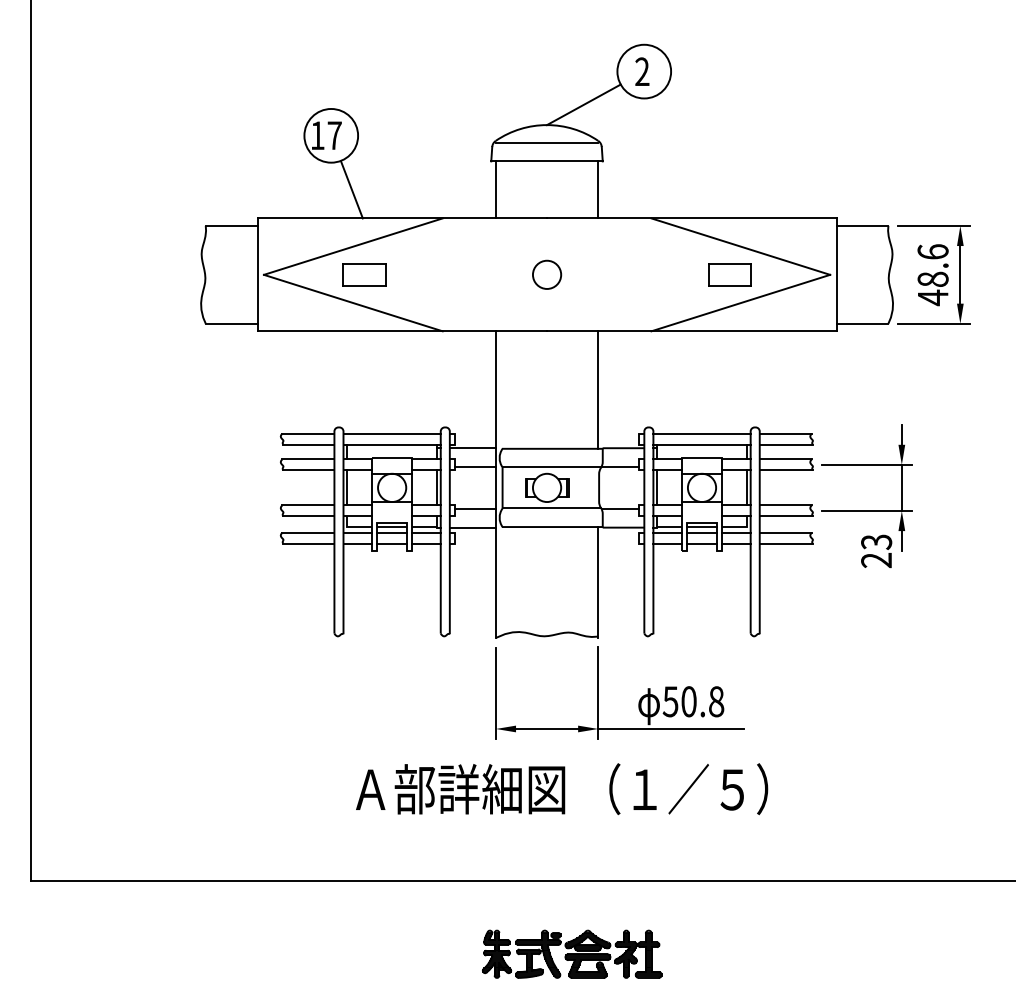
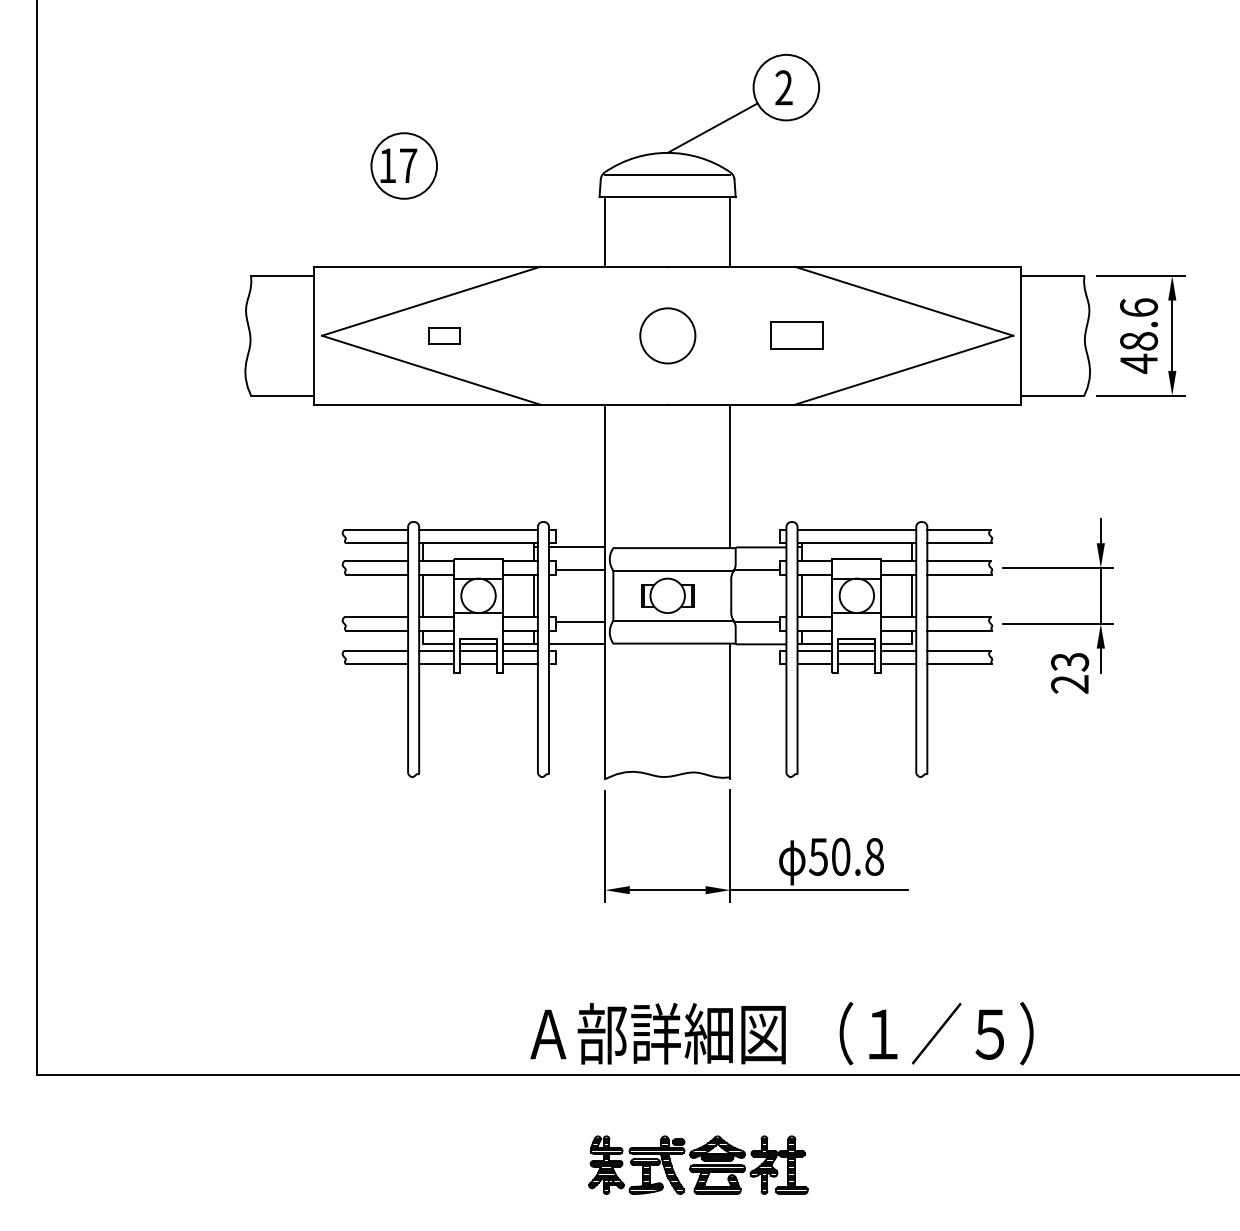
line: (351, 189) -> (429, 231), removed
part: (364, 274) -> (444, 335), size x0.6
circle: (546, 274) -> (667, 335), size x1.6
part: (729, 274) -> (796, 335), moved
text: (561, 789) -> (781, 1033), moved

